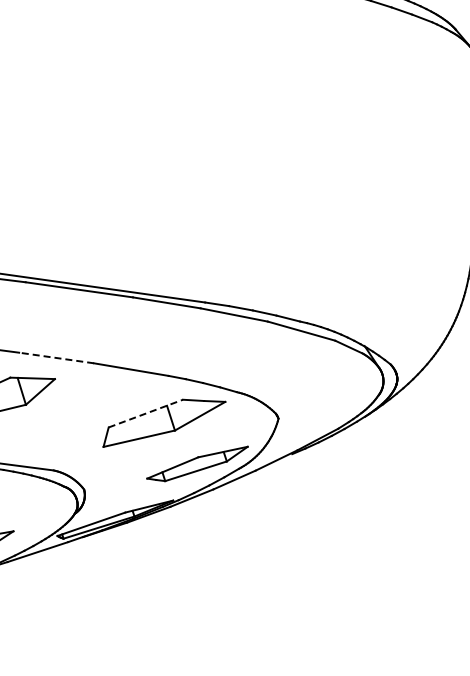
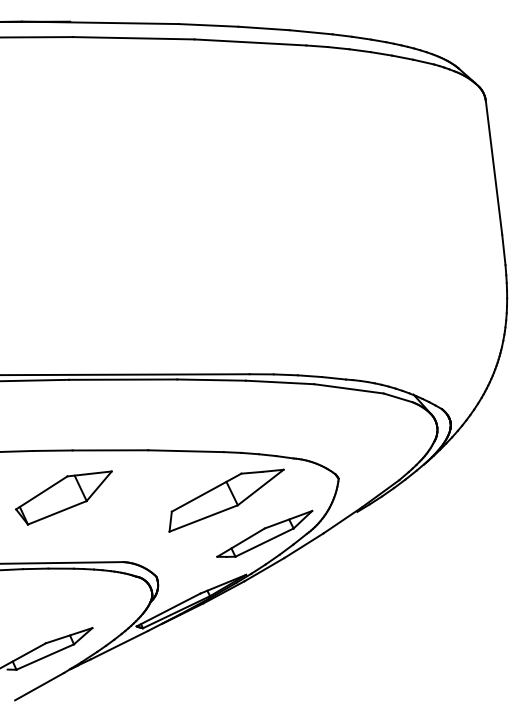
line: (56, 358) -> (110, 450), dashed -> solid
line: (145, 413) -> (206, 492), dashed -> solid

